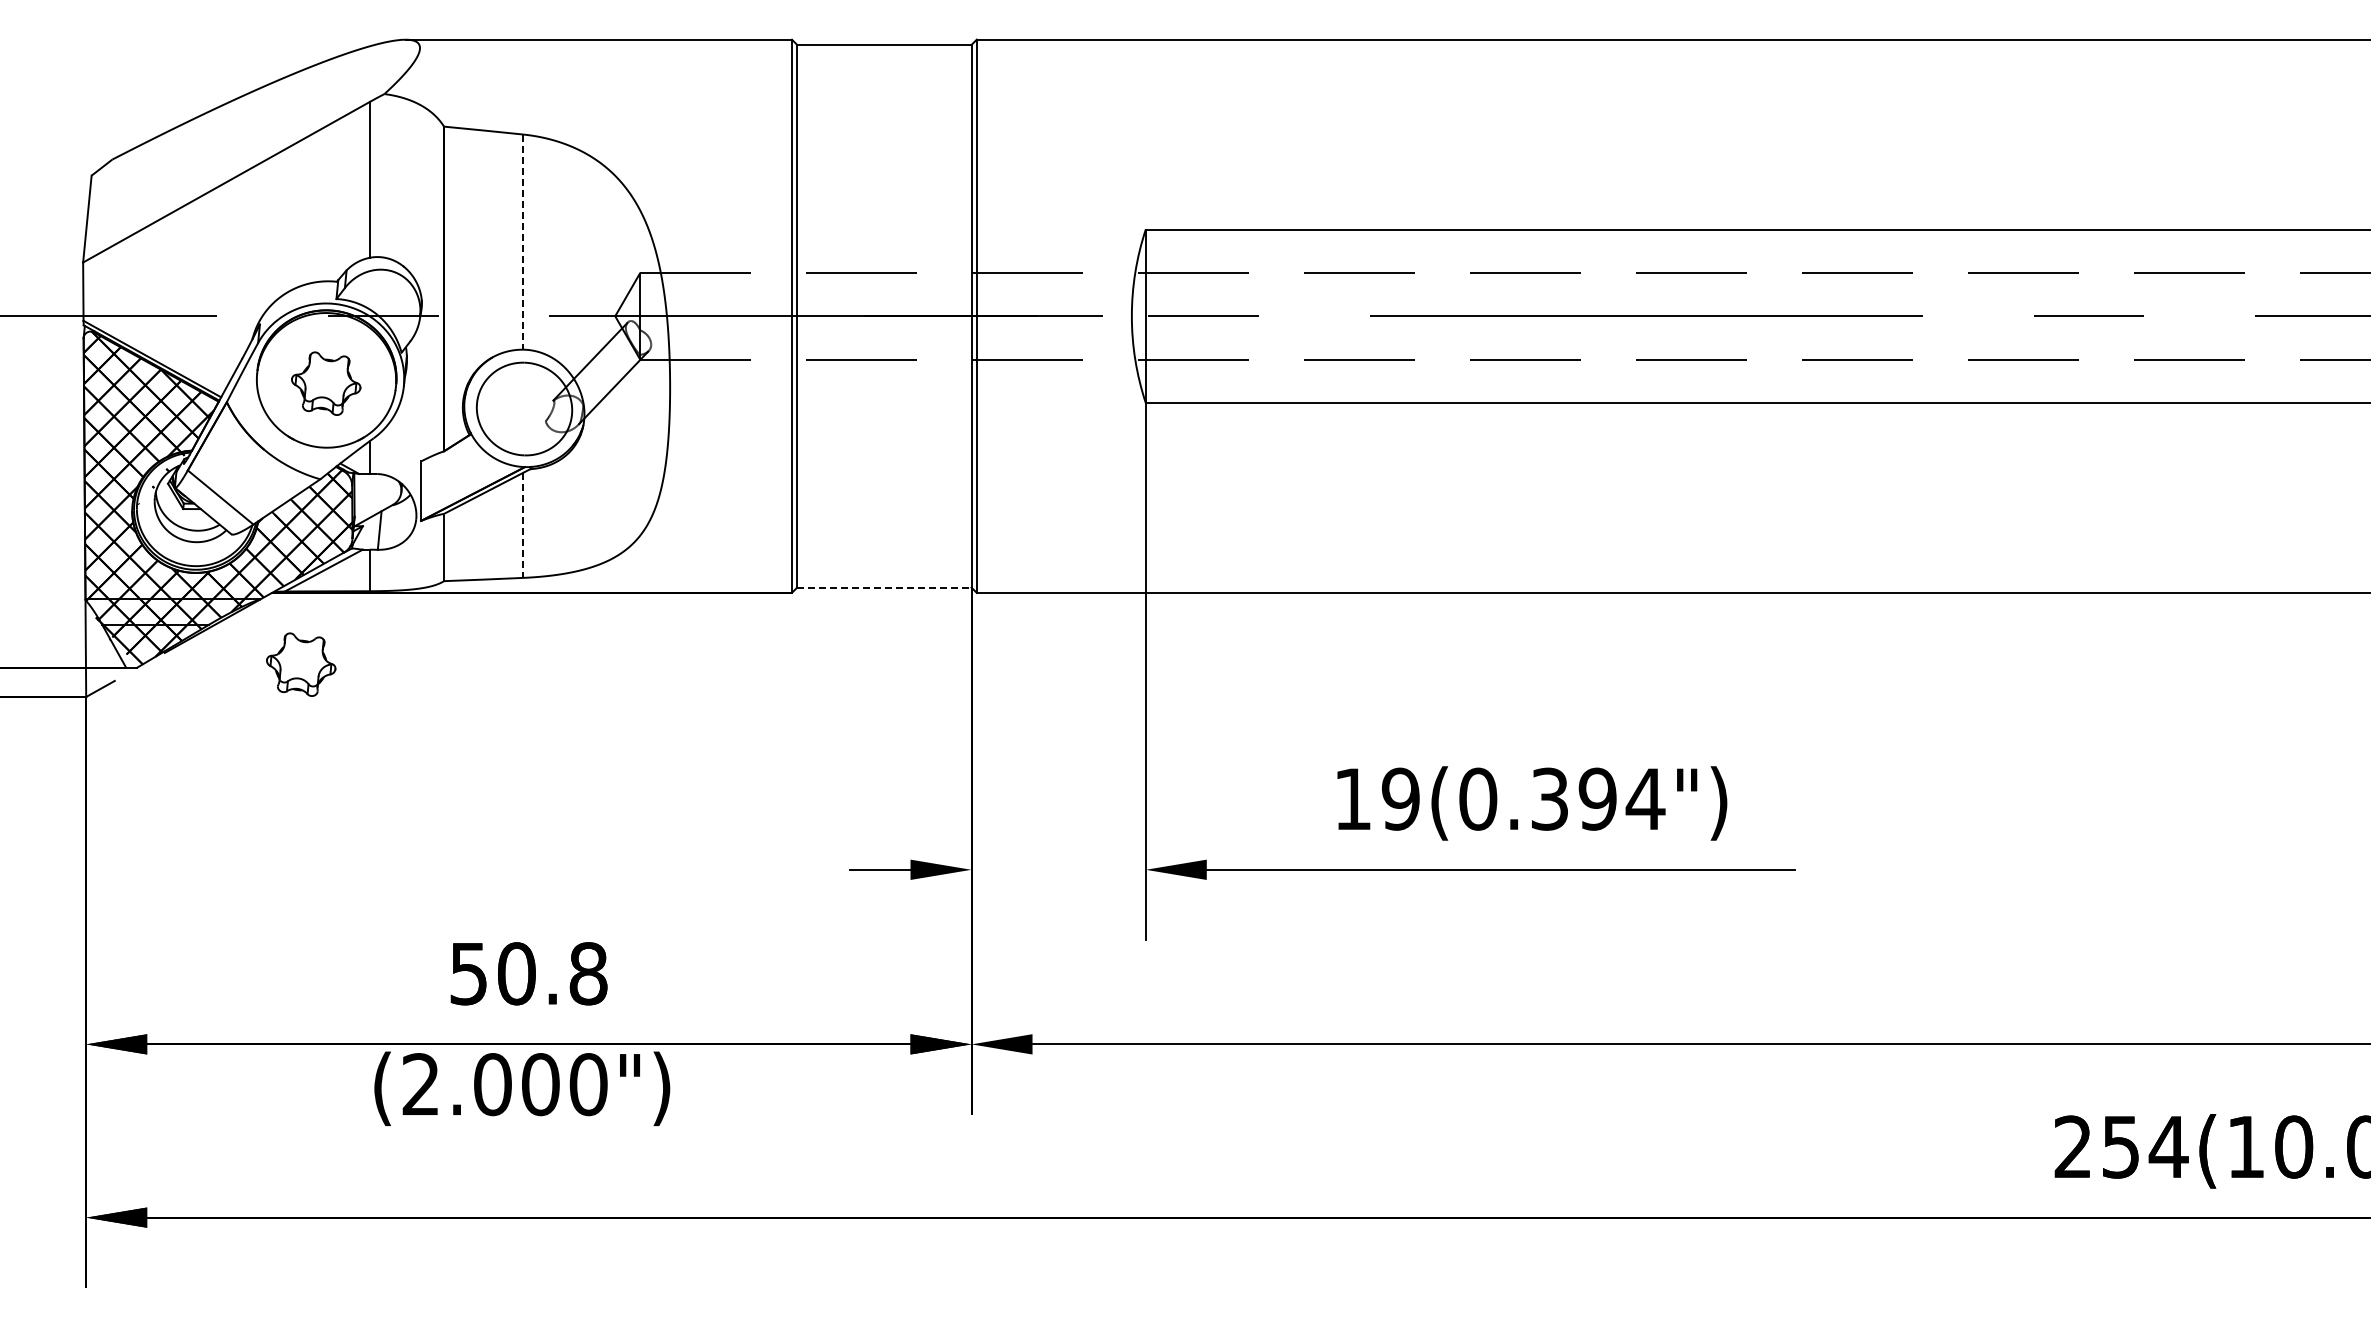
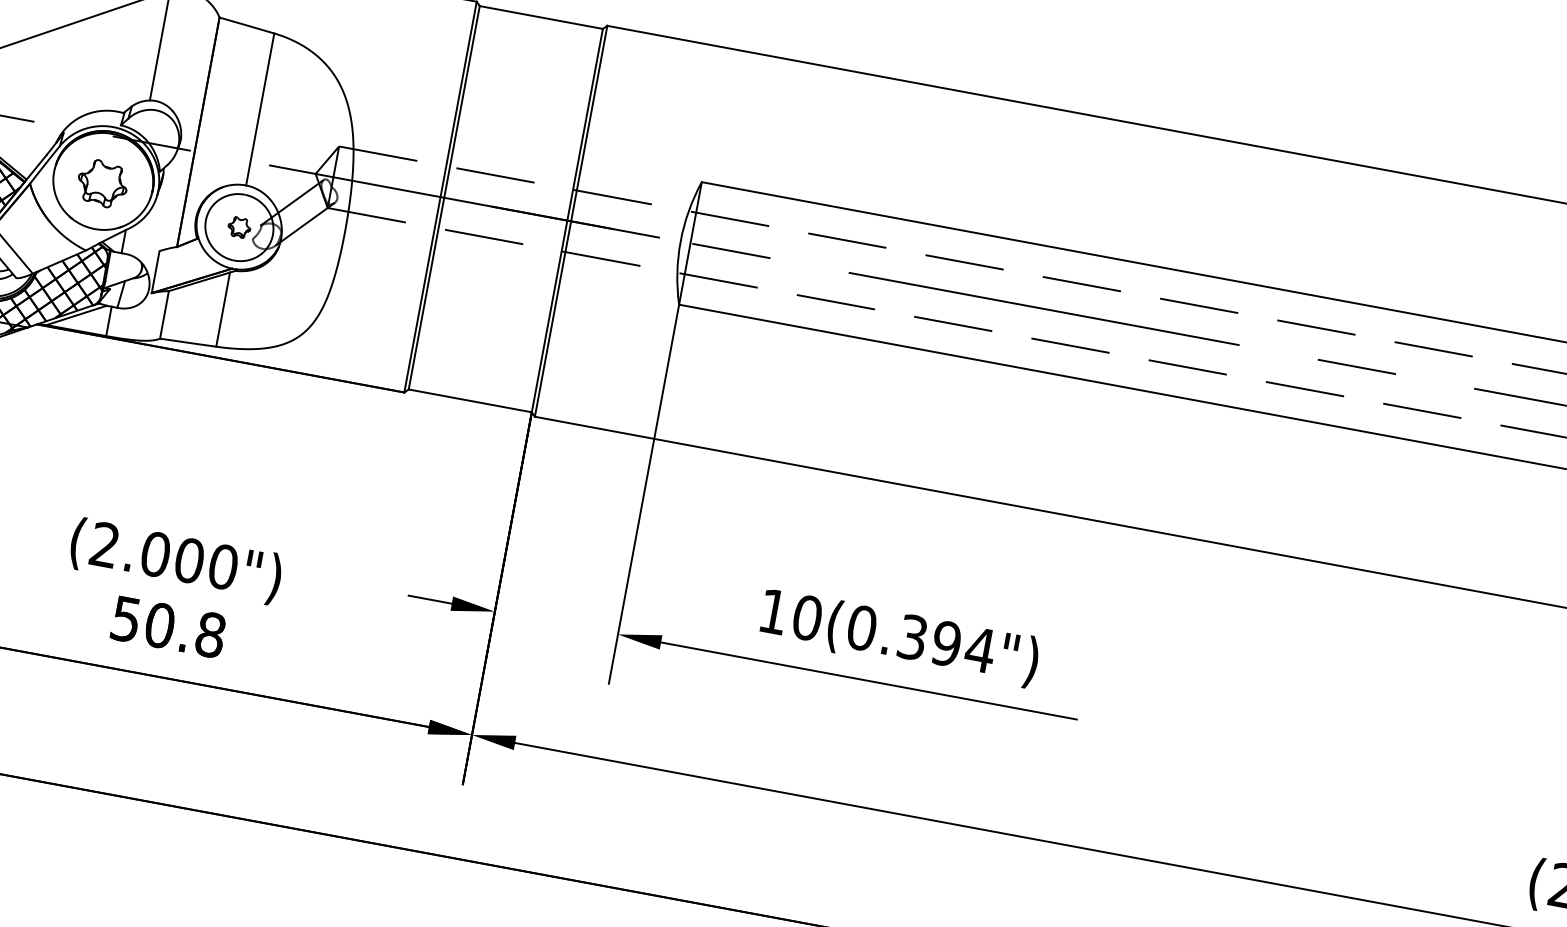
line: (523, 242) -> (260, 109), dashed -> solid
part: (524, 408) -> (239, 227), added
line: (523, 525) -> (223, 309), dashed -> solid
line: (884, 587) -> (470, 400), dashed -> solid
part: (301, 664) -> (48, 378), removed
text: (1400, 798) -> (807, 617), 19(0.394") -> 10(0.394")
text: (522, 1088) -> (176, 561), moved

